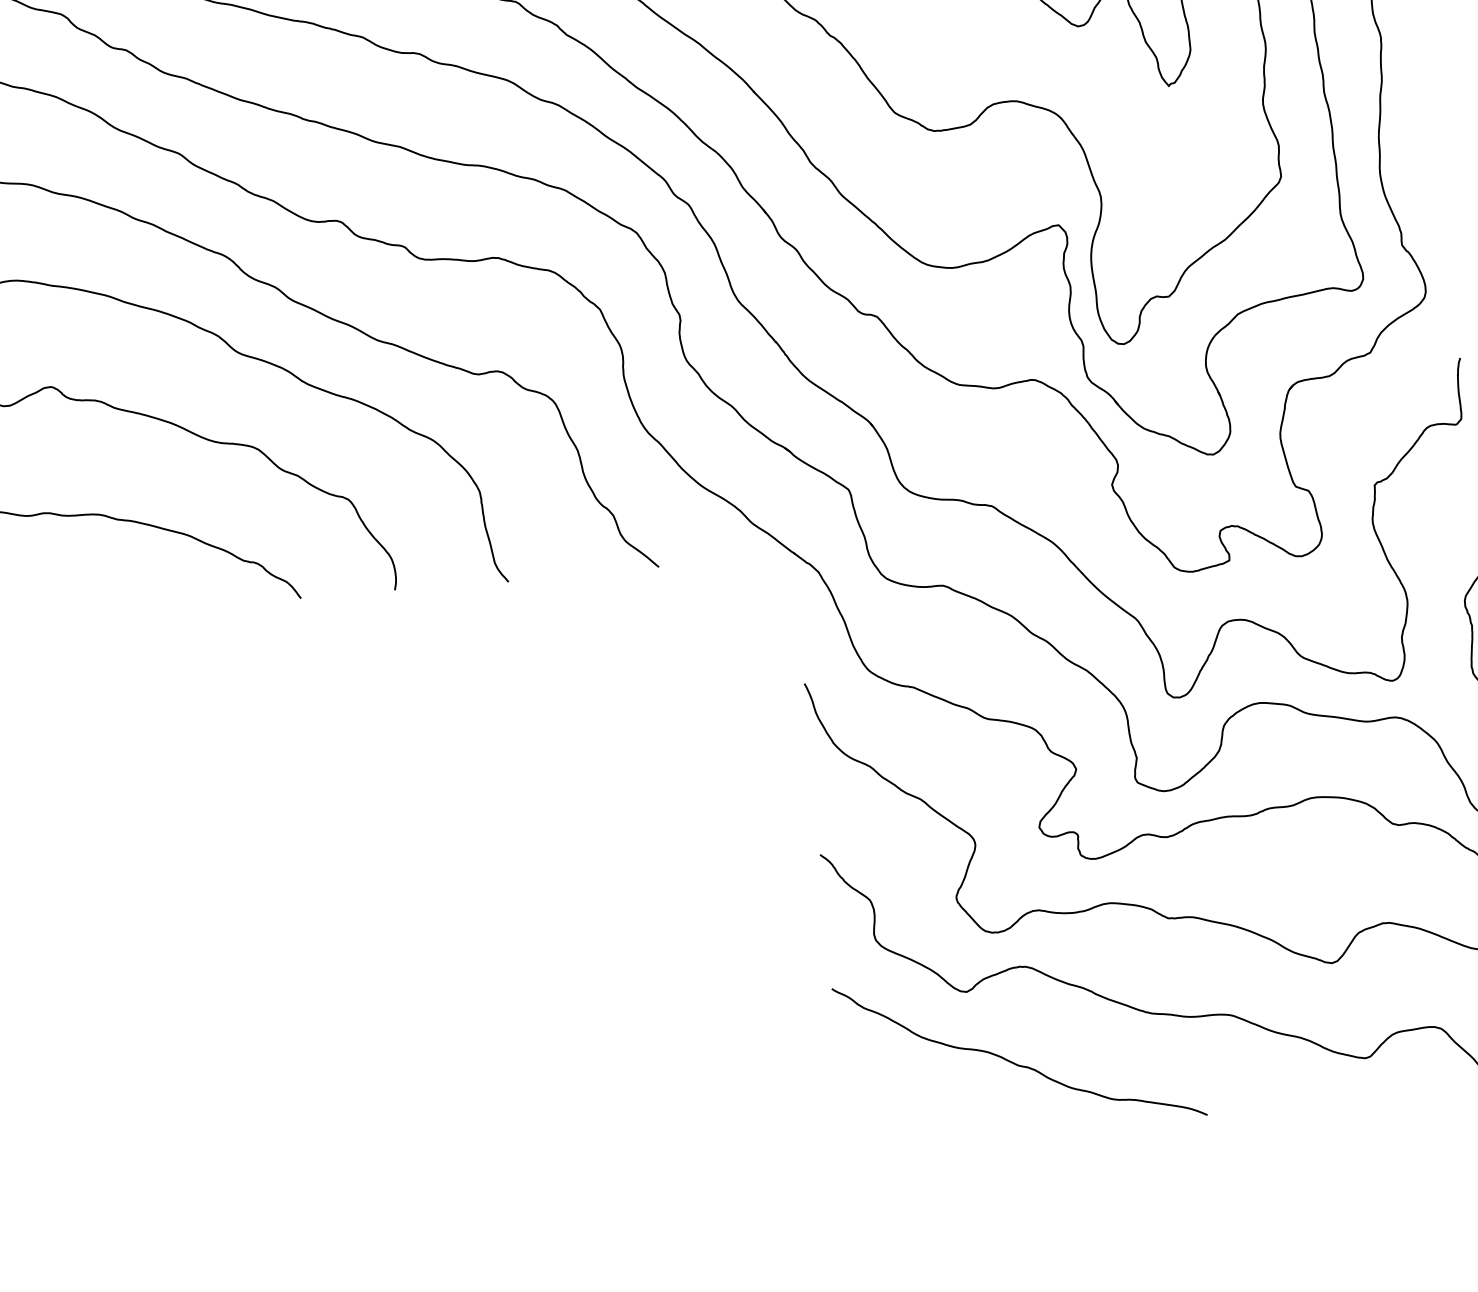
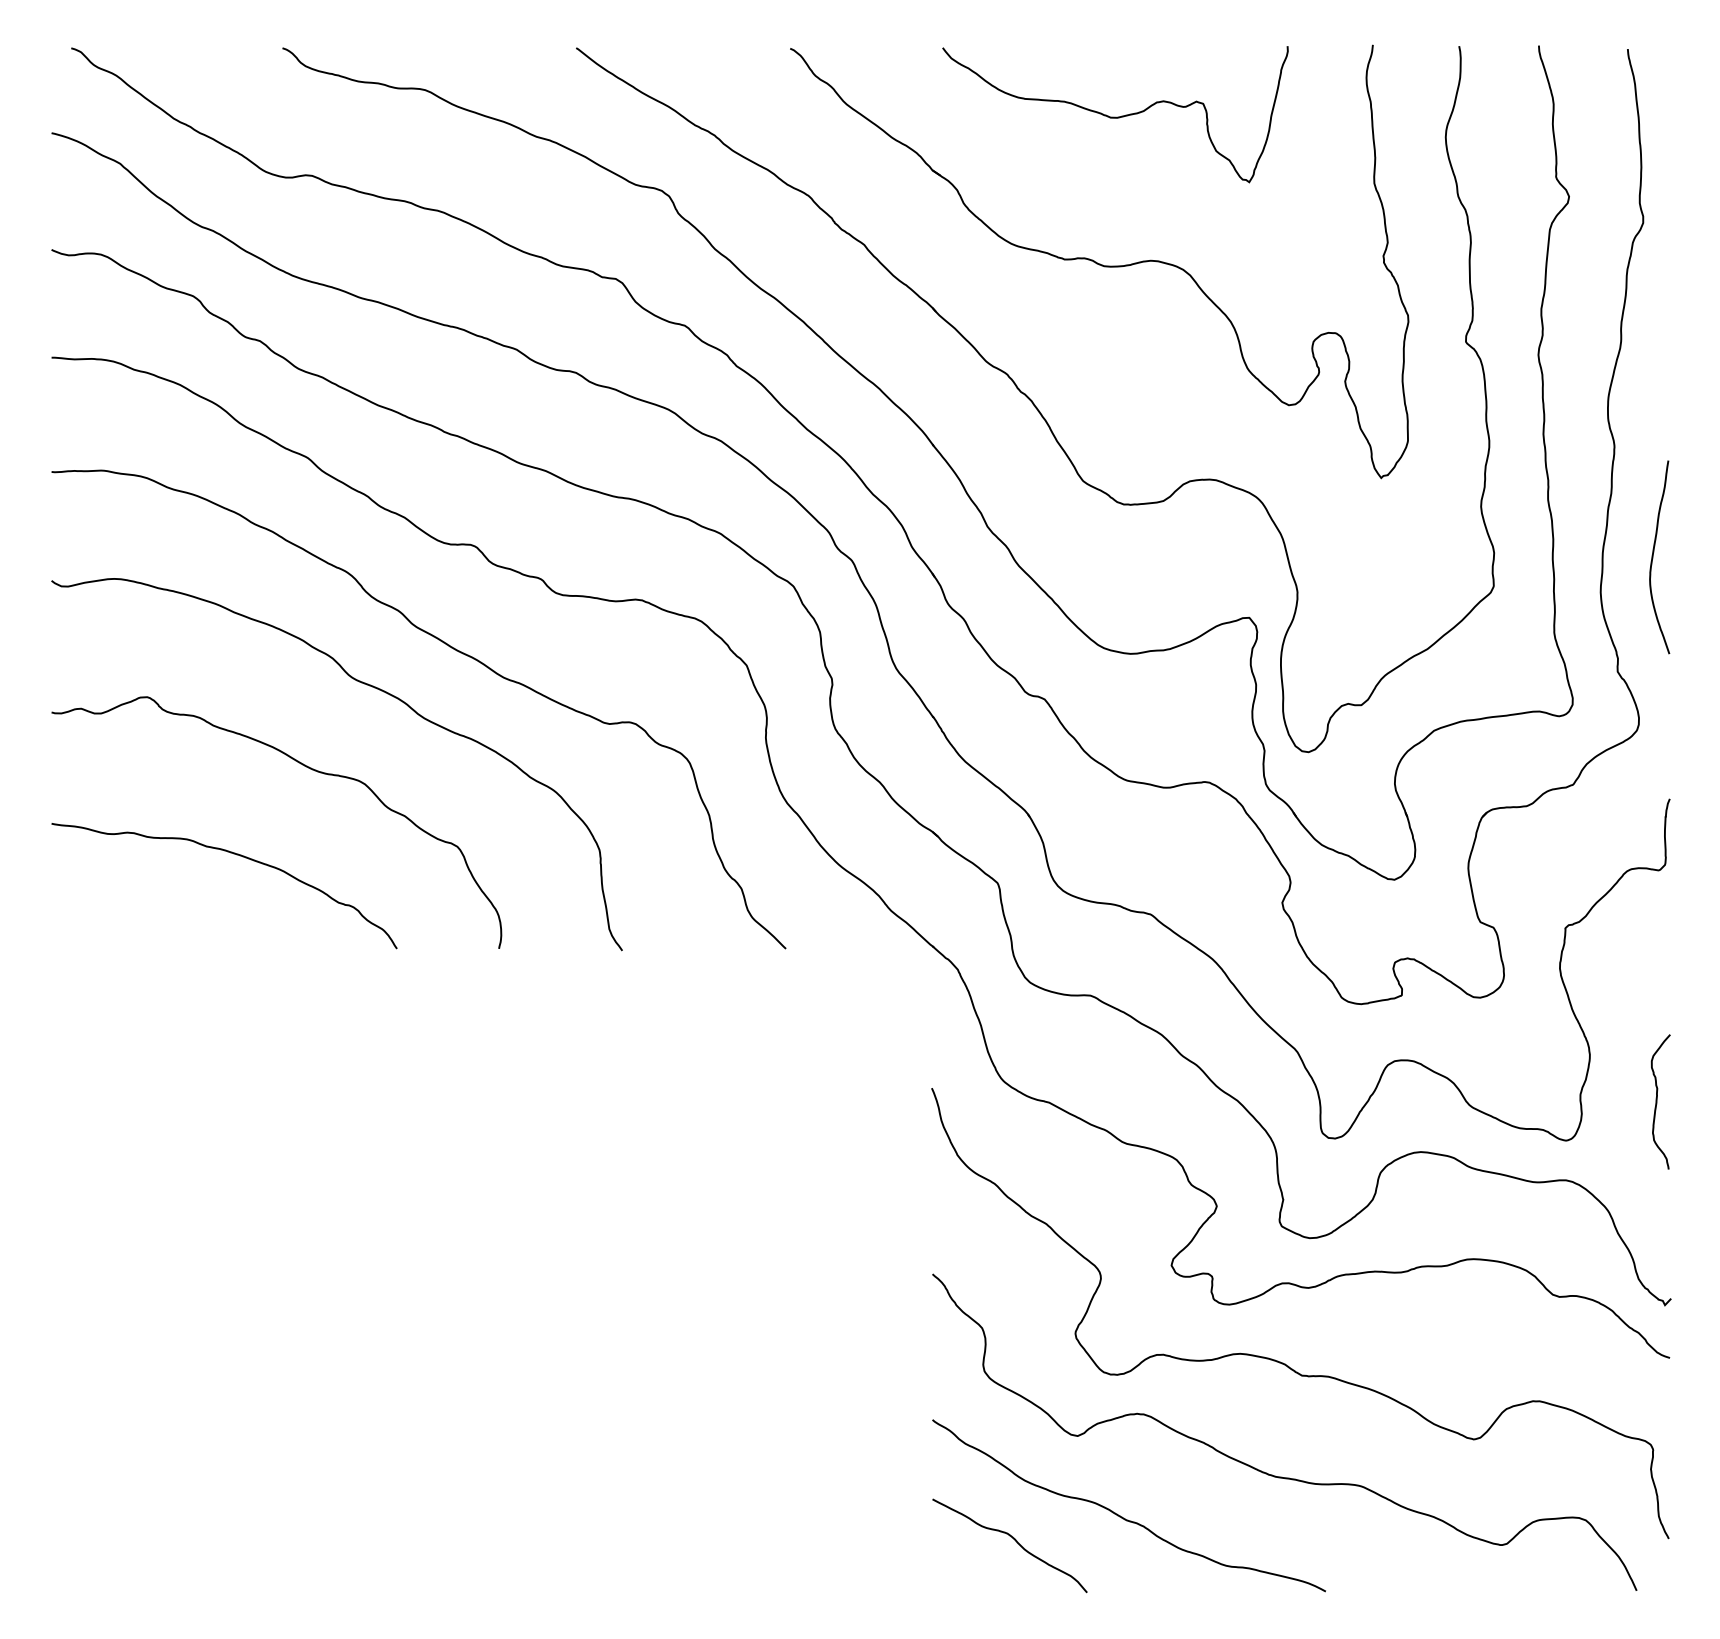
curve: (1425, 137) -> (1653, 557), added
curve: (916, 1093) -> (1014, 1540), added

